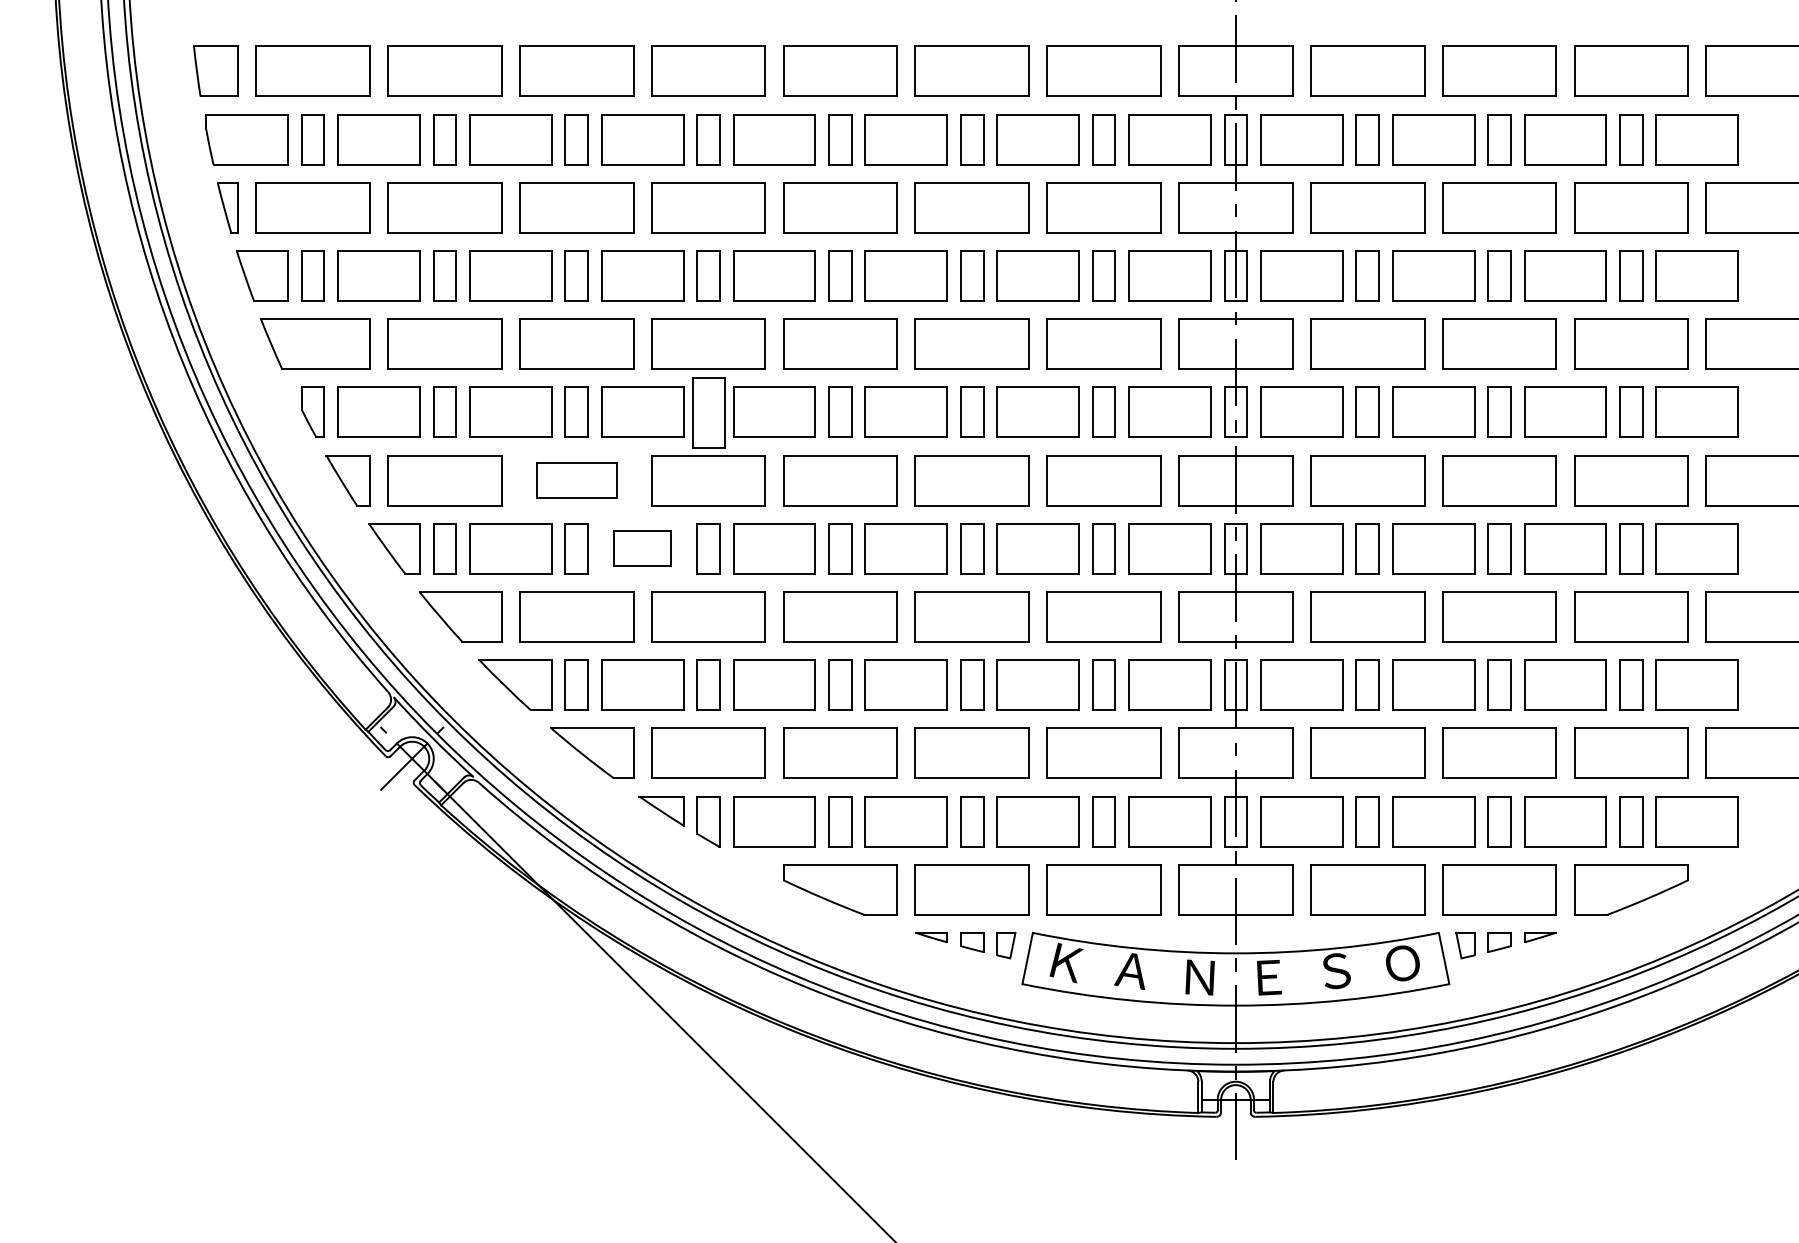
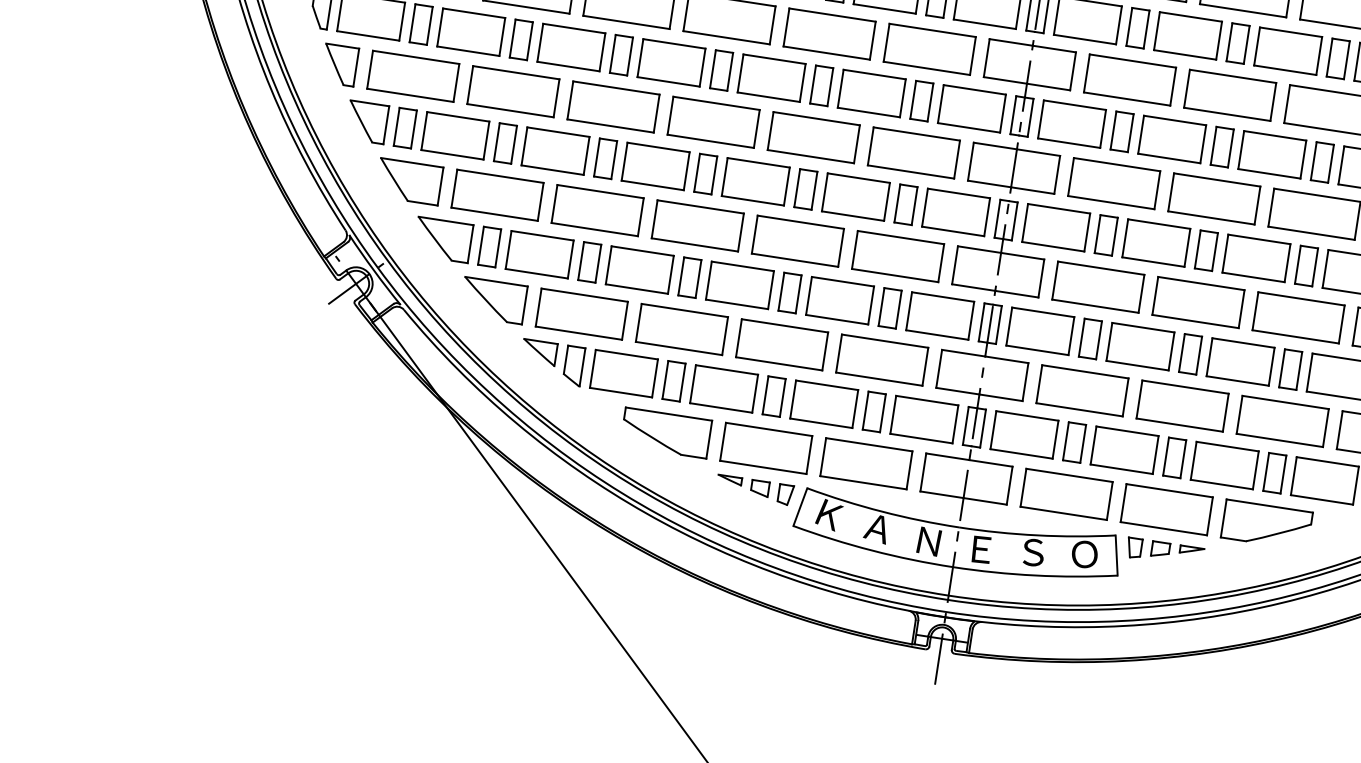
part: (708, 411) -> (621, 54), size x0.71
part: (576, 480) -> (513, 91), size x1.43
part: (642, 548) -> (555, 150), size x1.43

